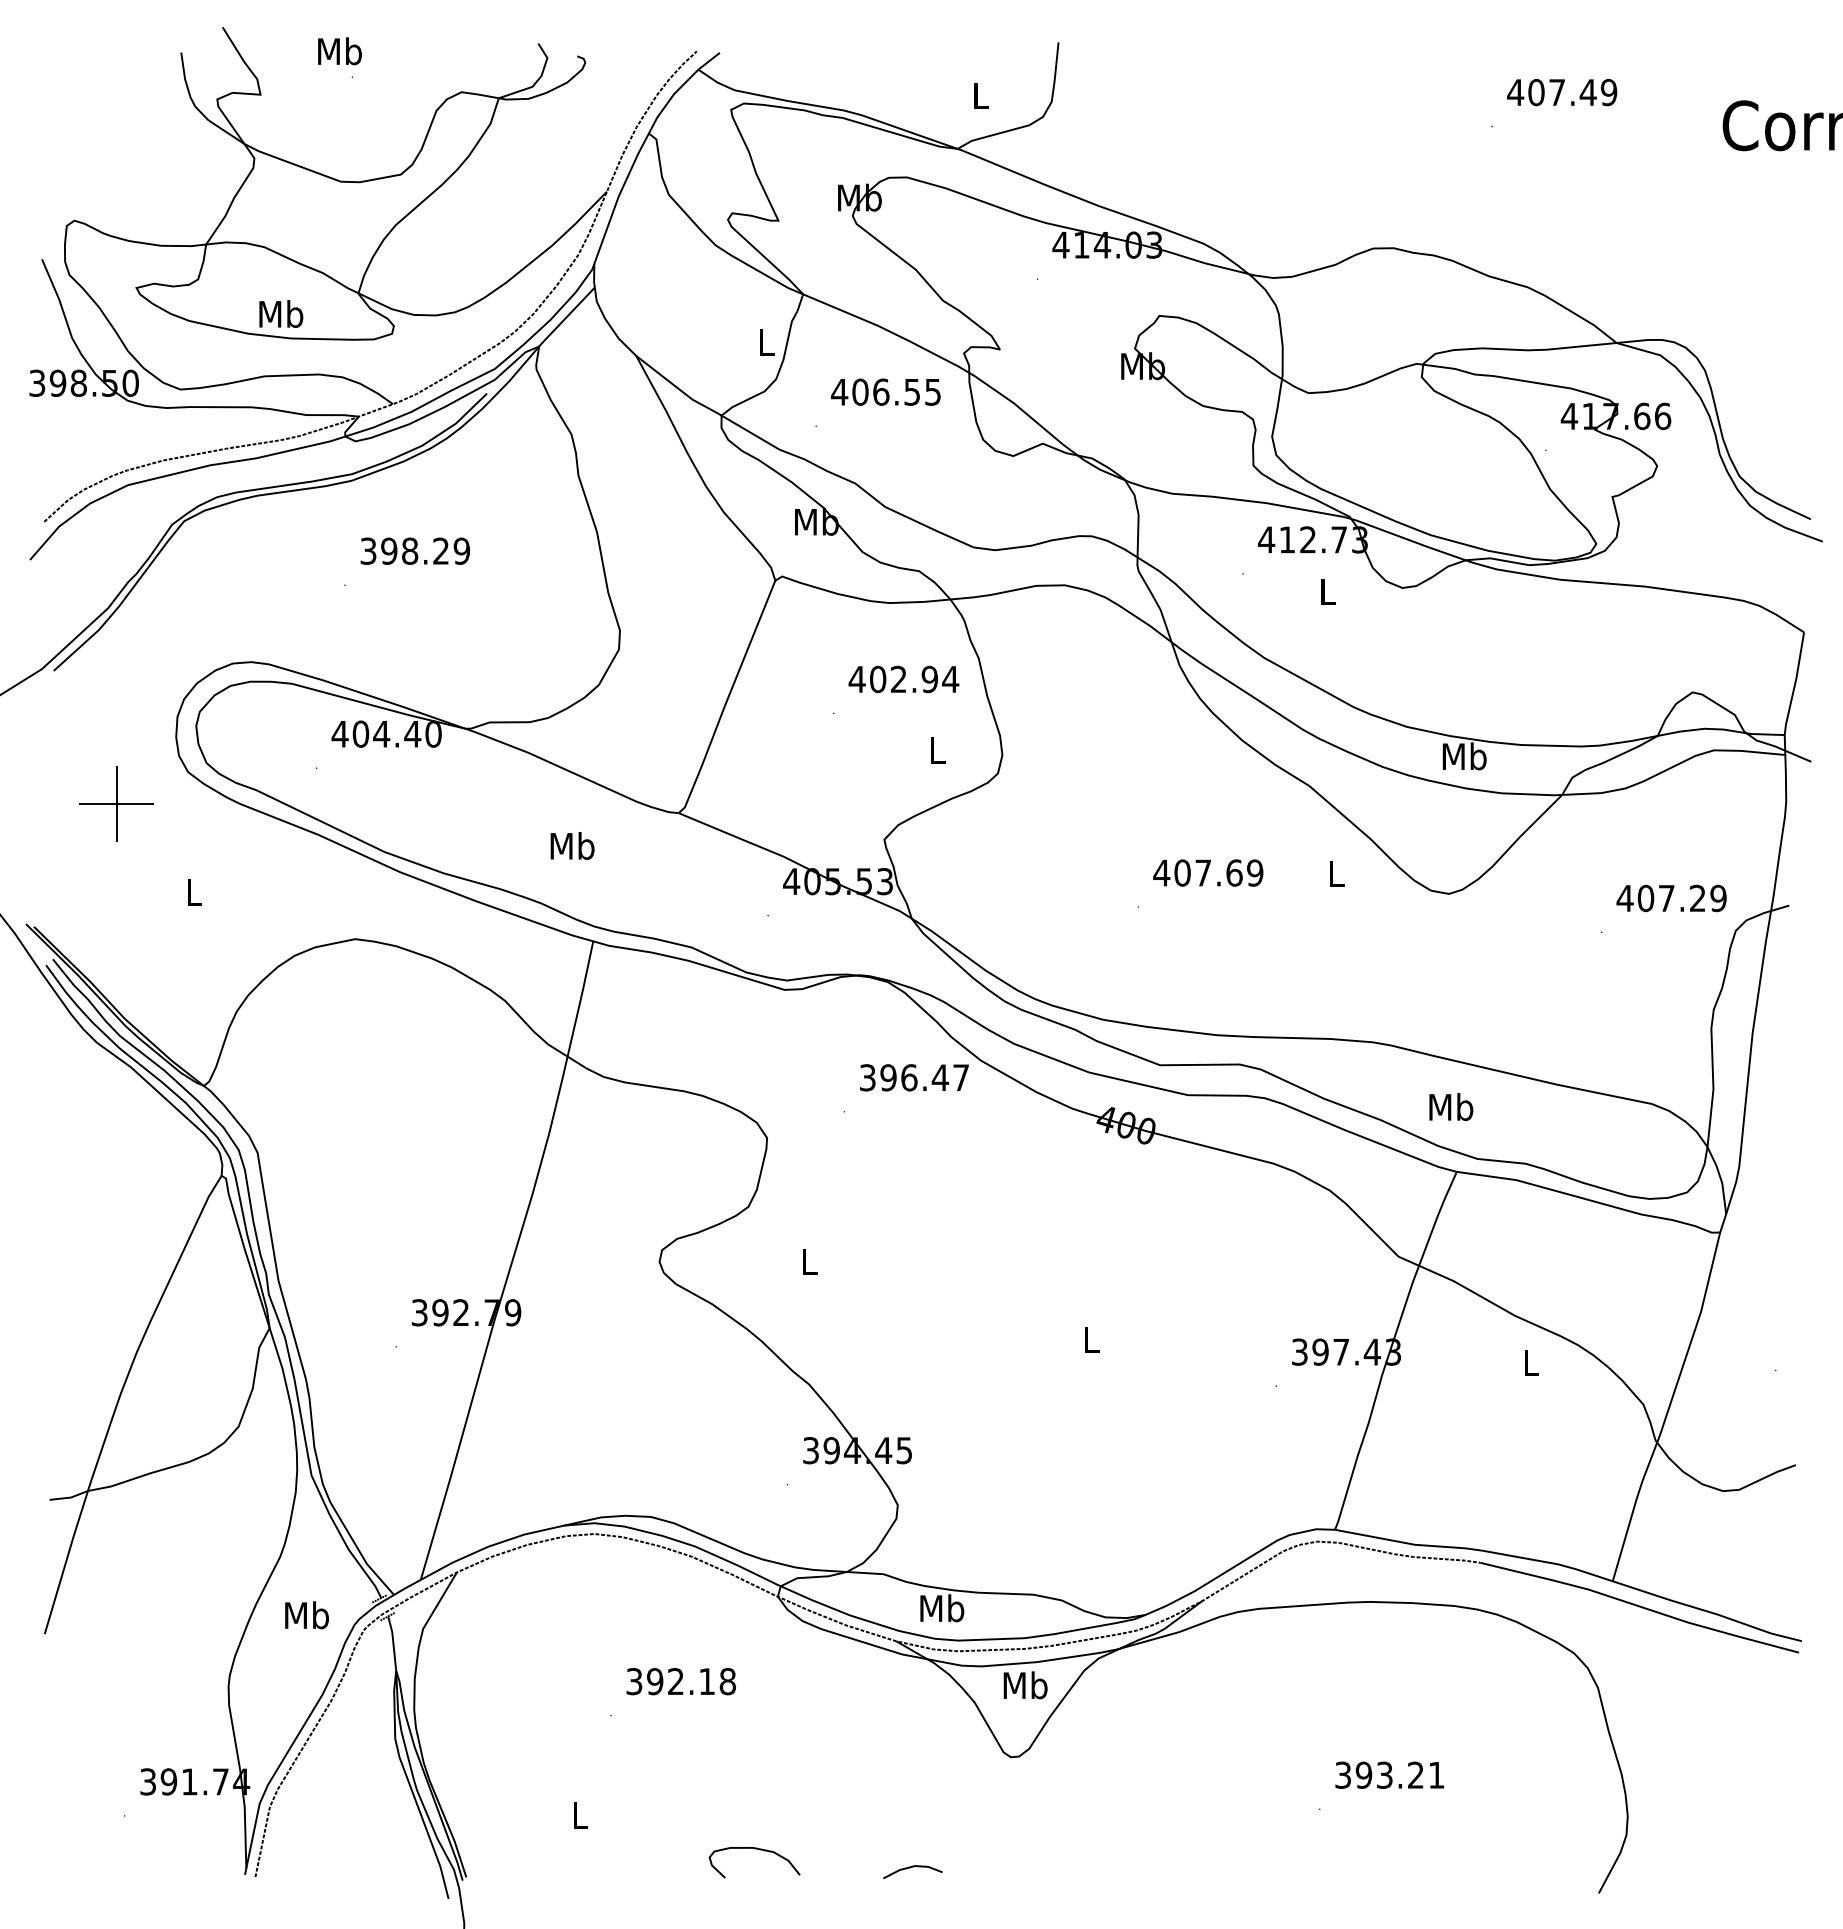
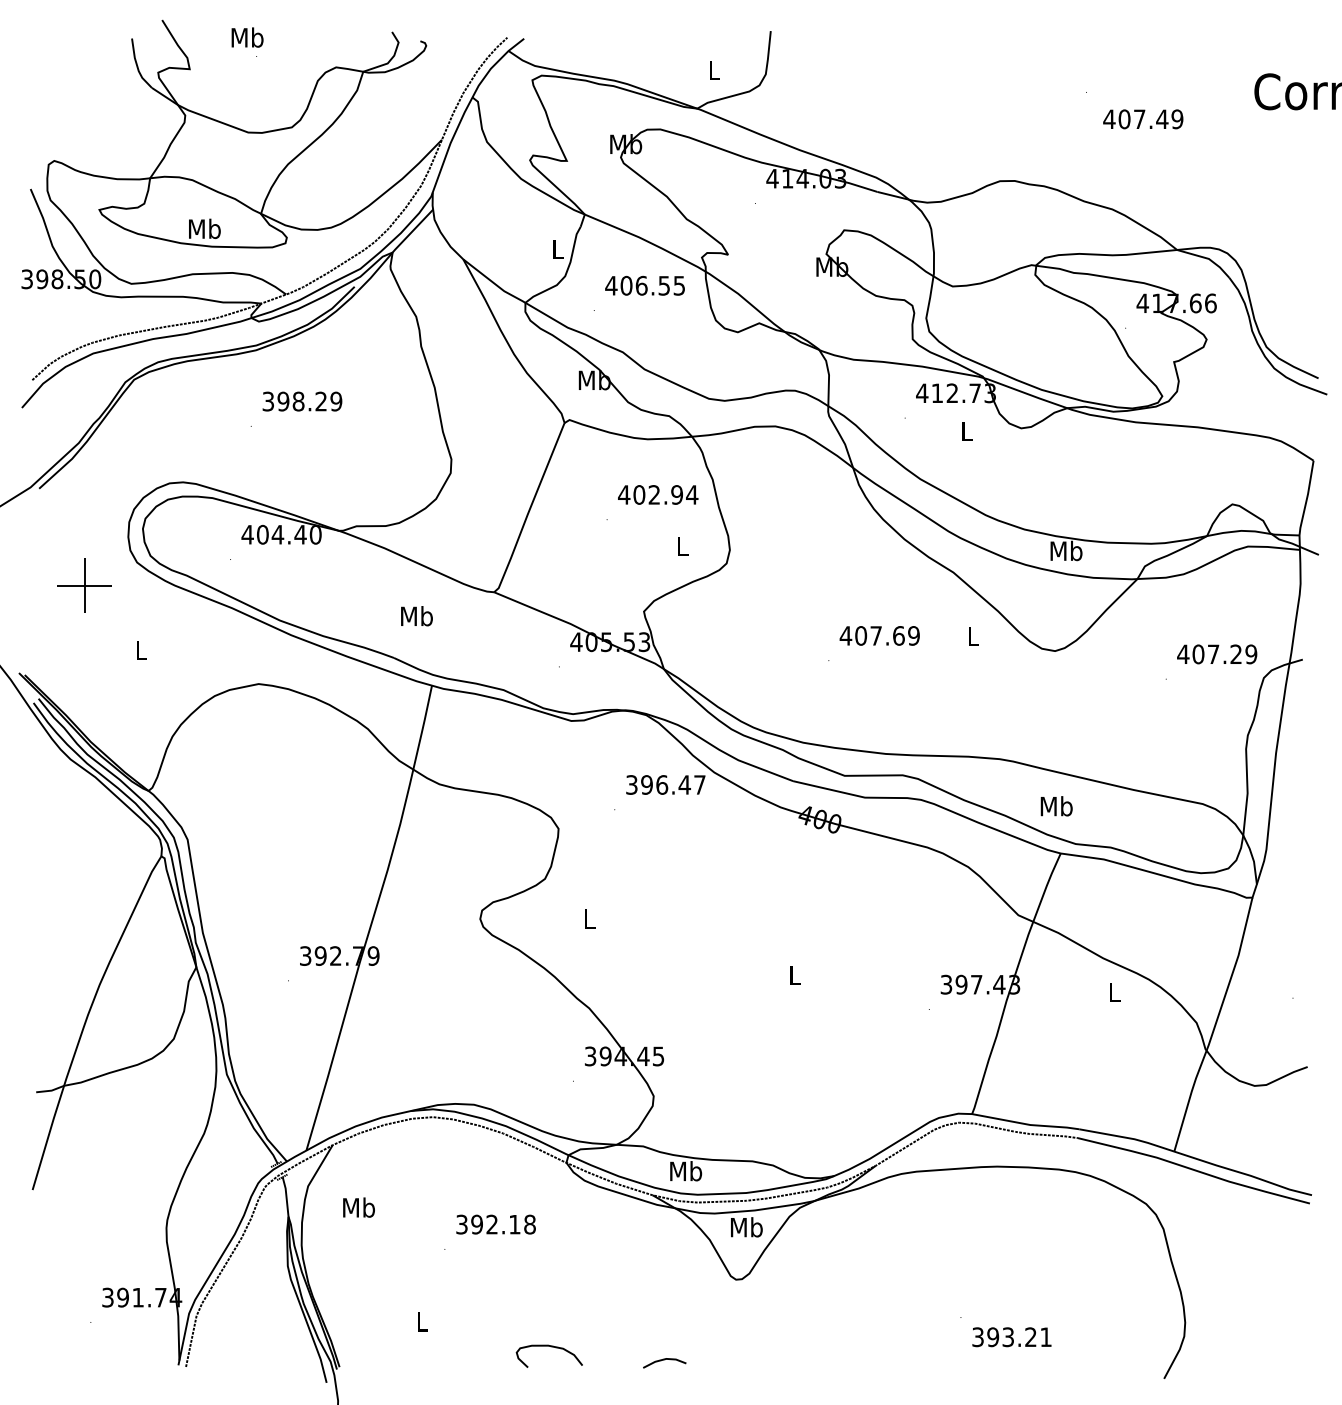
text: (1562, 92) -> (1143, 119), moved
text: (306, 1615) -> (358, 1207), moved
text: (1389, 1774) -> (1011, 1336), moved

